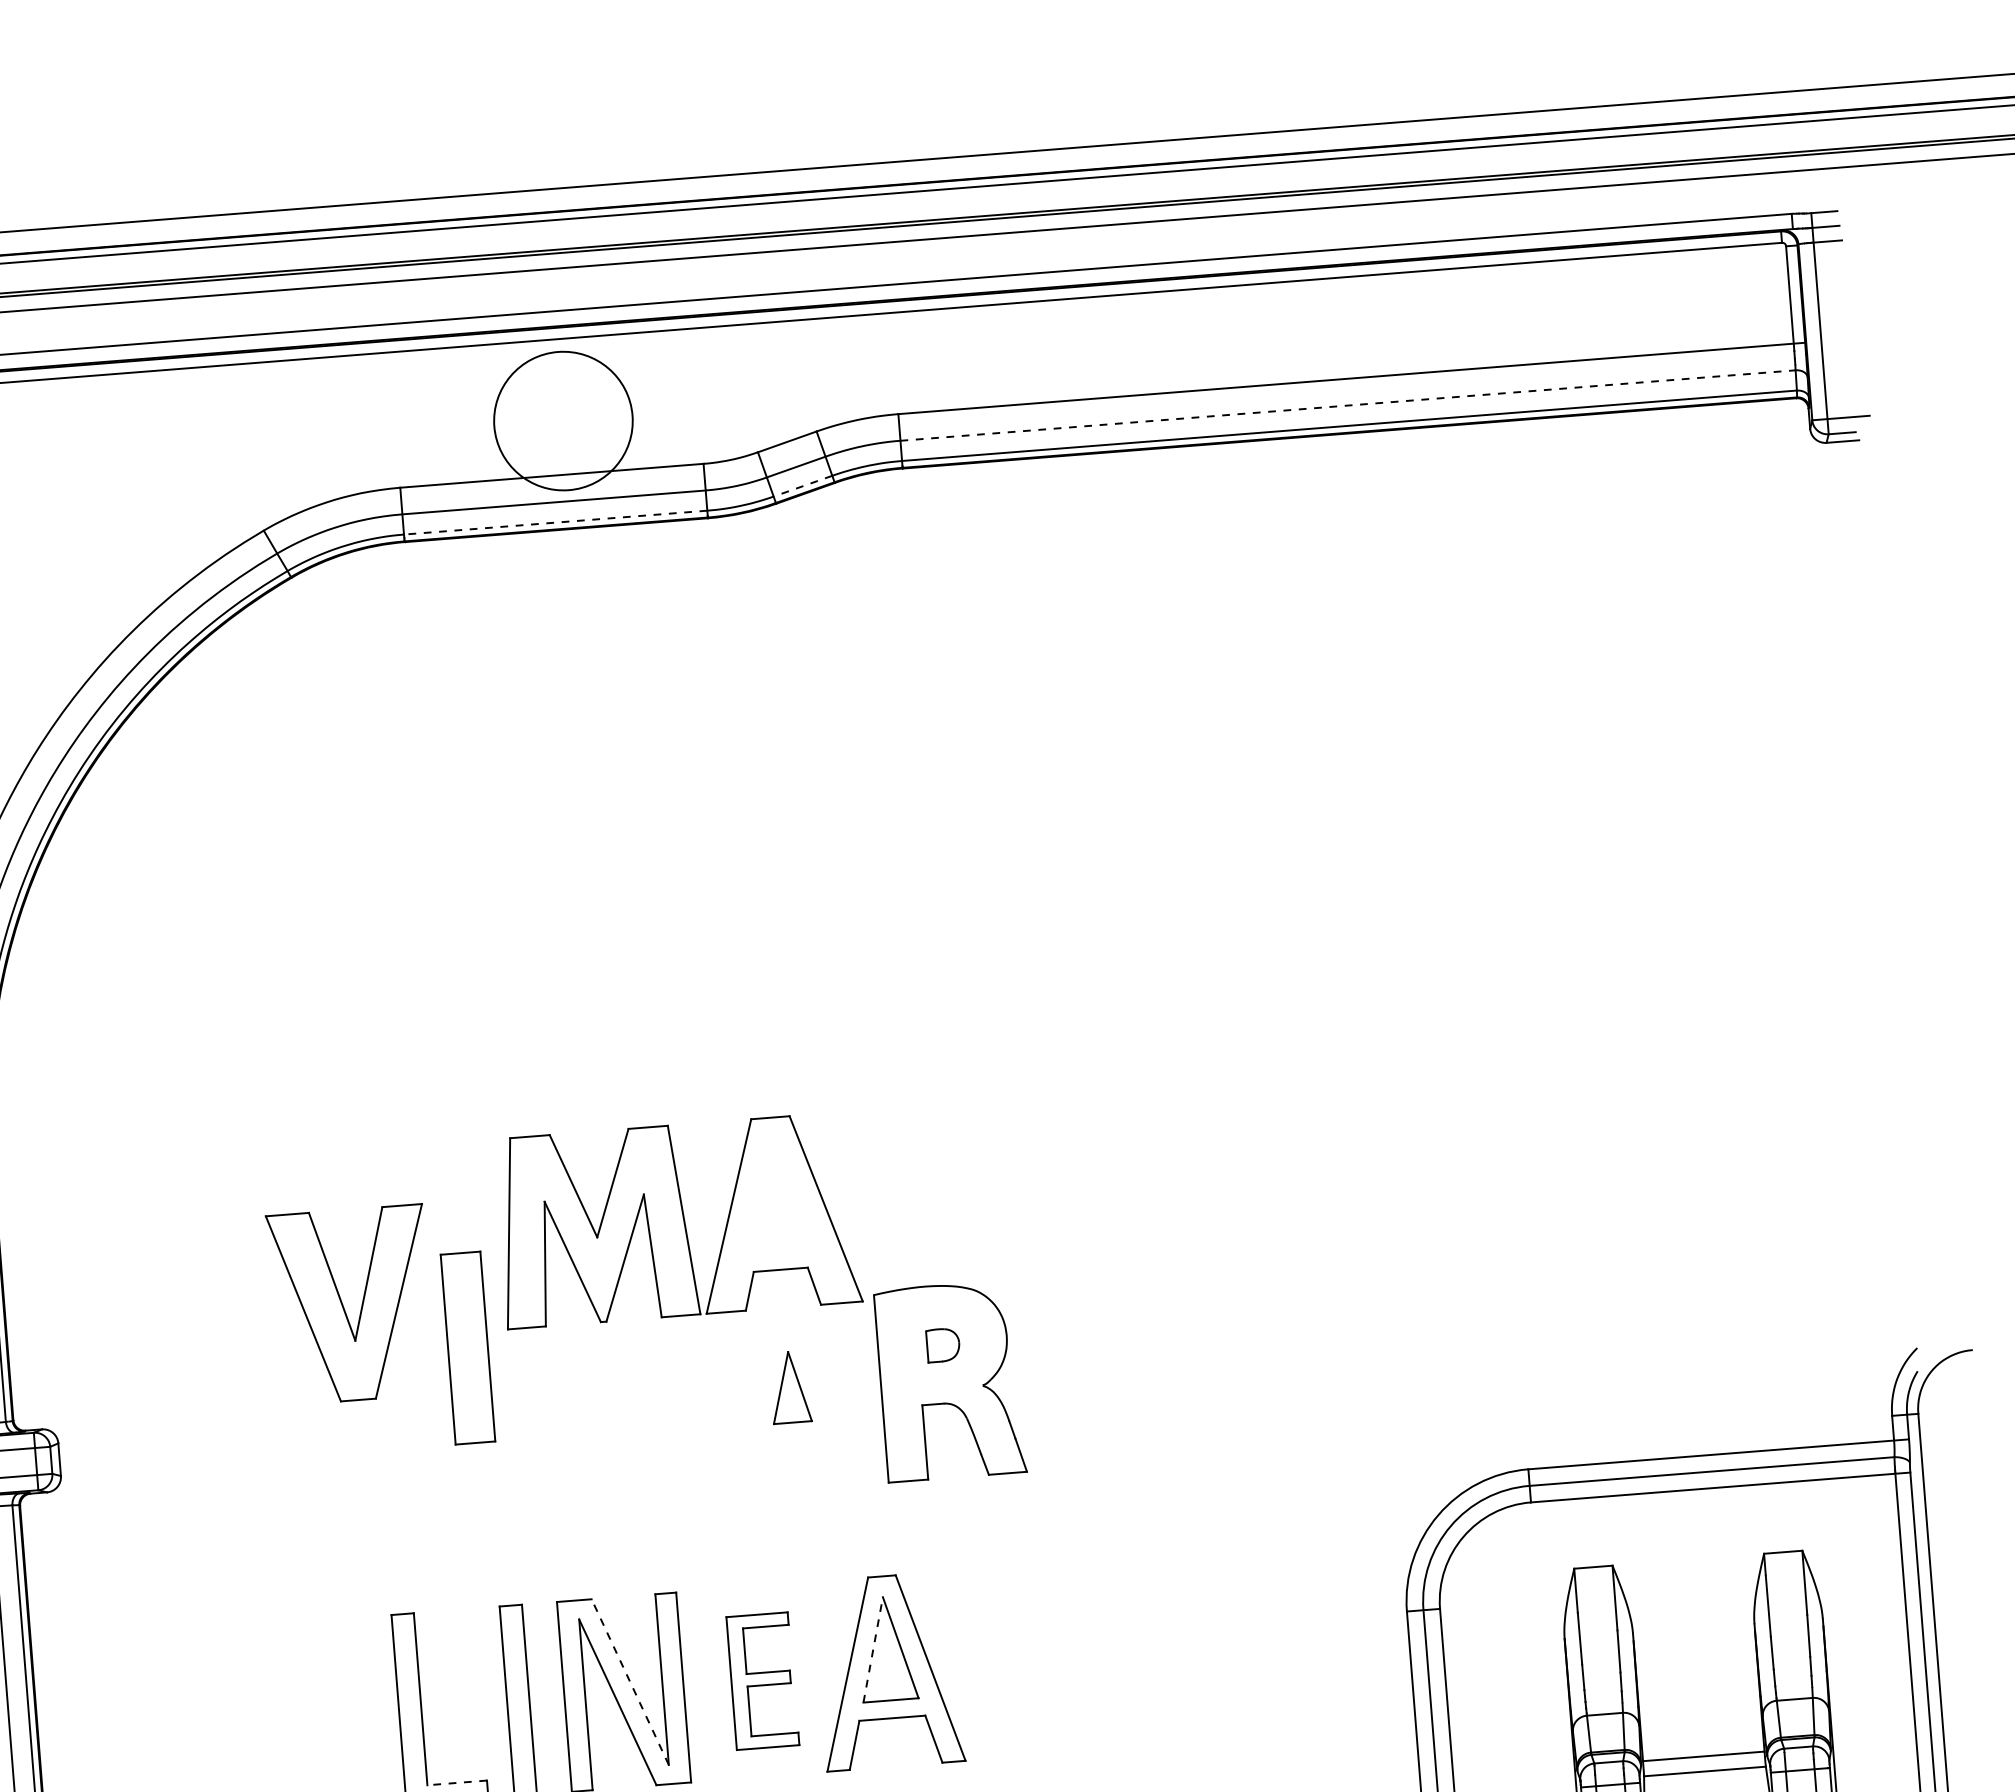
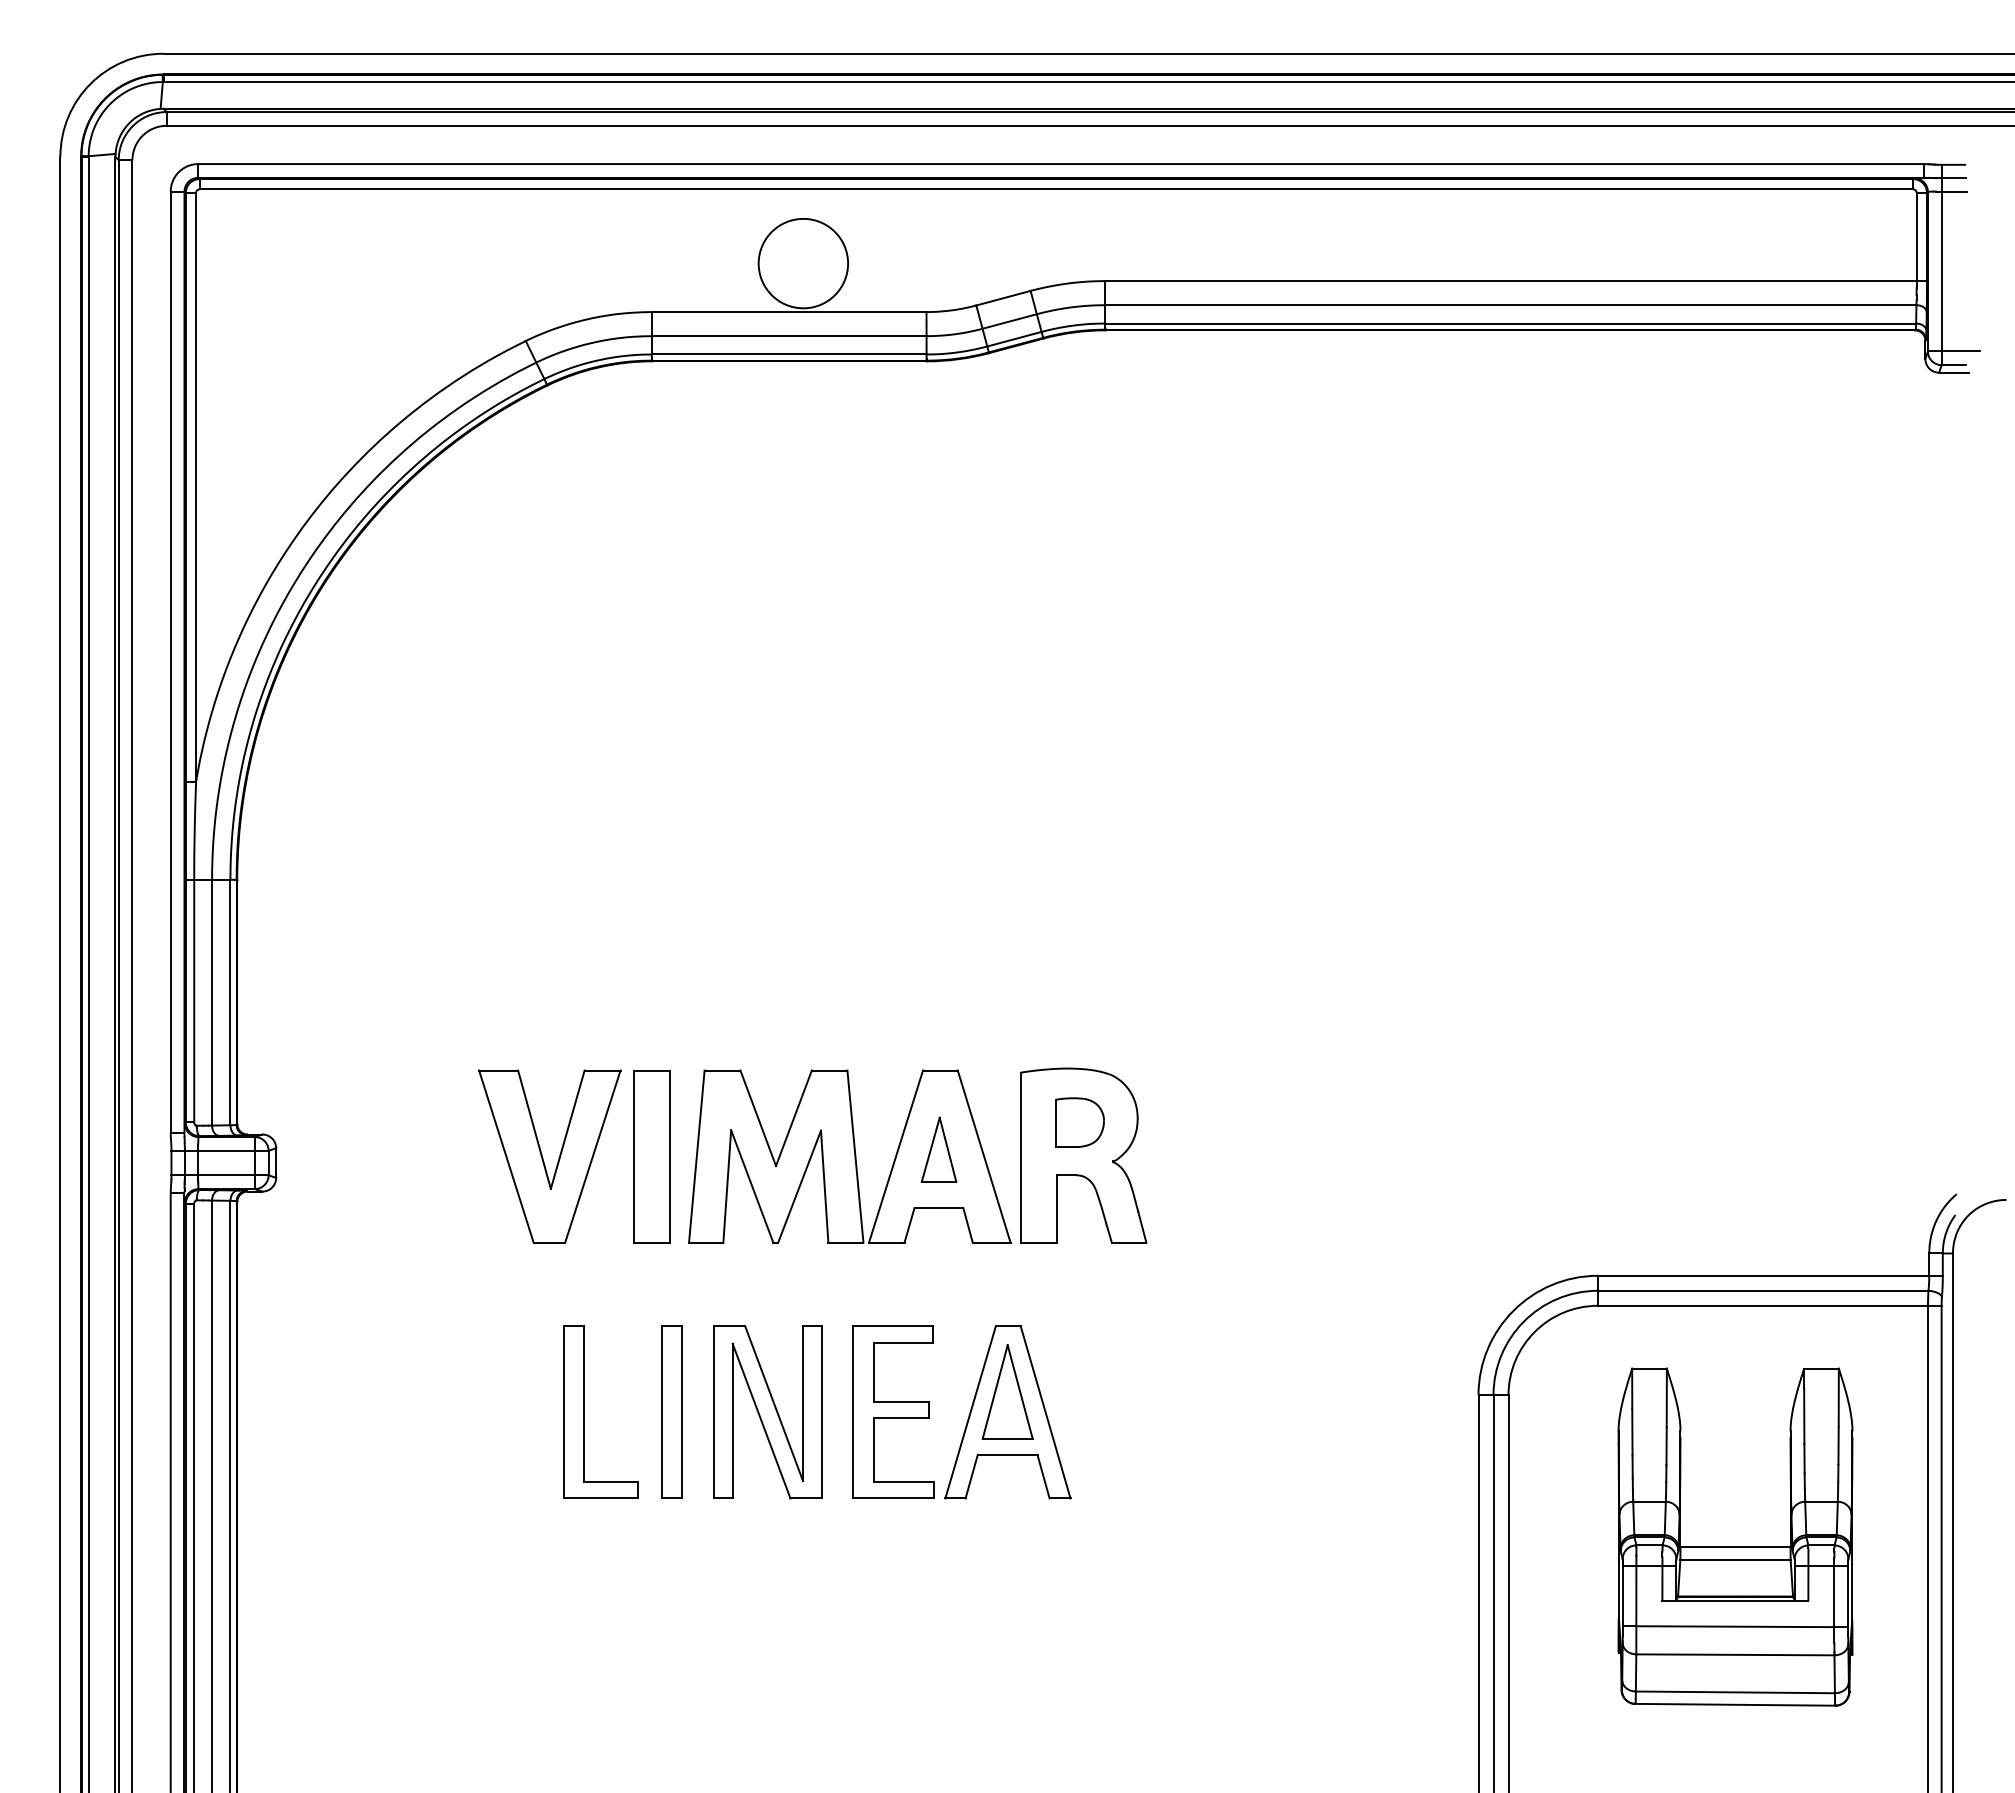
line: (1348, 405) -> (1511, 305), dashed -> solid
circle: (563, 420) -> (803, 263), size x0.71
line: (801, 486) -> (1013, 339), dashed -> solid
line: (554, 522) -> (788, 354), dashed -> solid
part: (677, 1220) -> (849, 1156), moved
part: (344, 1306) -> (543, 1157), moved
part: (942, 1345) -> (1079, 1122), size x1.67
part: (467, 1348) -> (651, 1156), moved
line: (873, 1649) -> (995, 1391), dashed -> solid
part: (762, 1680) -> (893, 1411), size x1.43
line: (630, 1681) -> (774, 1403), dashed -> solid
line: (456, 1783) -> (610, 1482), dashed -> solid

